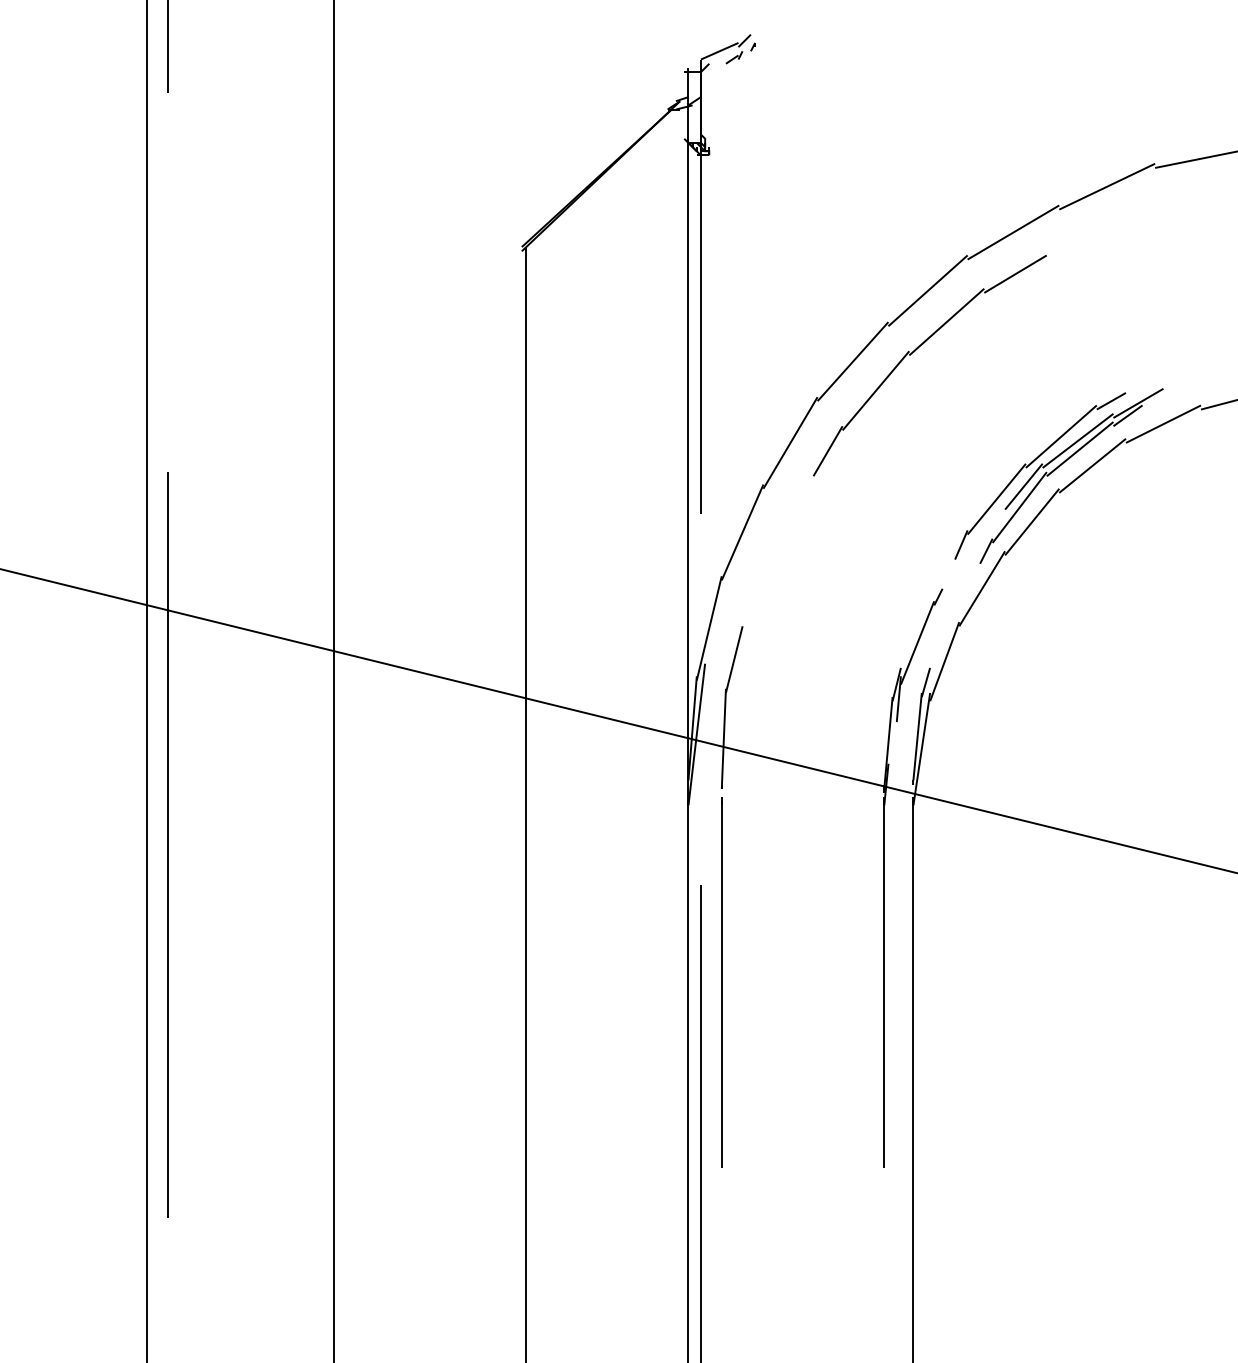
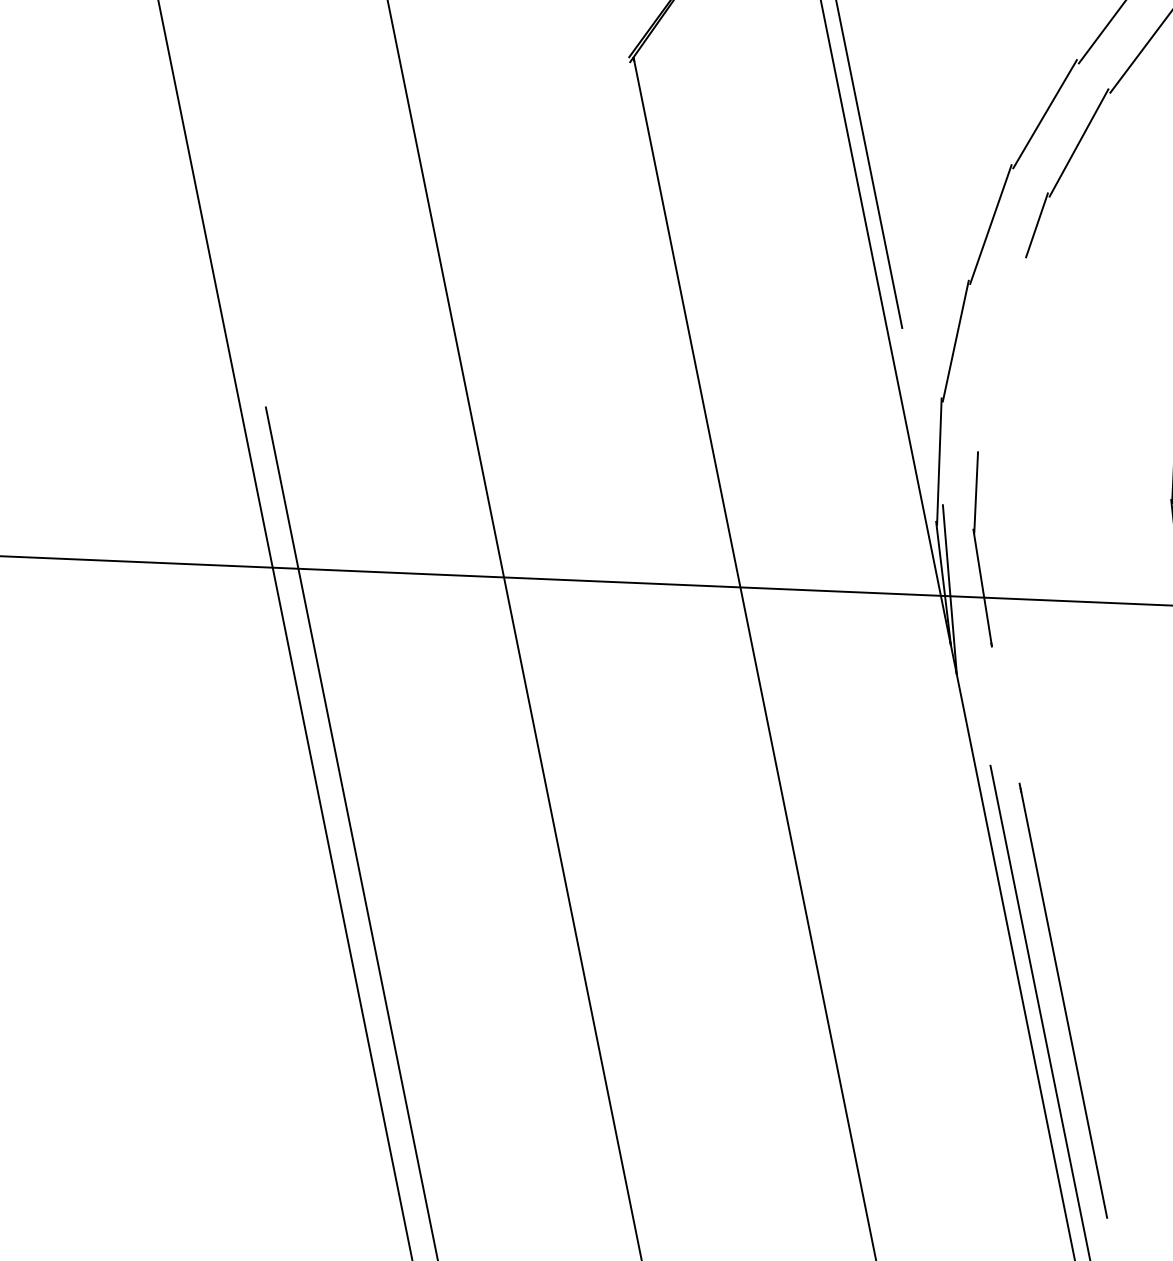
line: (721, 982) -> (1063, 1000), moved

